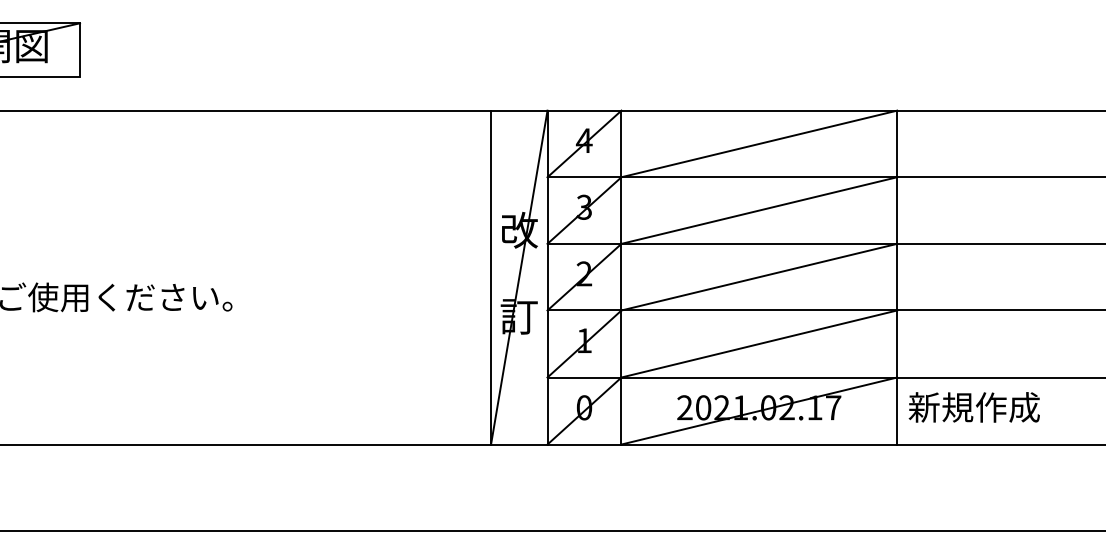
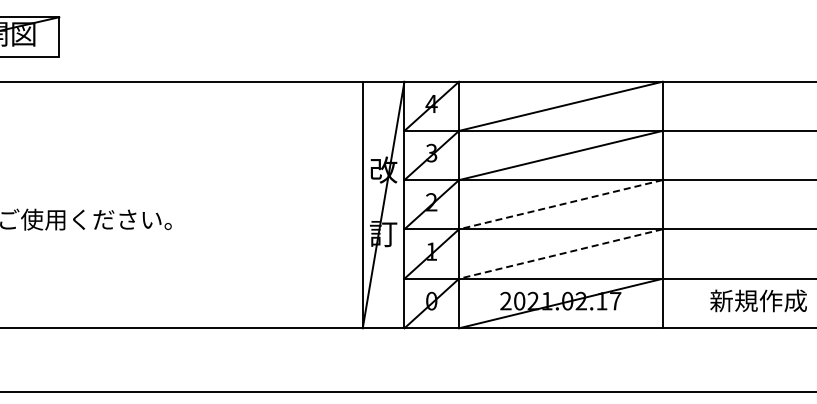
line: (758, 276) -> (560, 204), solid -> dashed
line: (758, 344) -> (560, 254), solid -> dashed
text: (974, 406) -> (758, 300), moved

